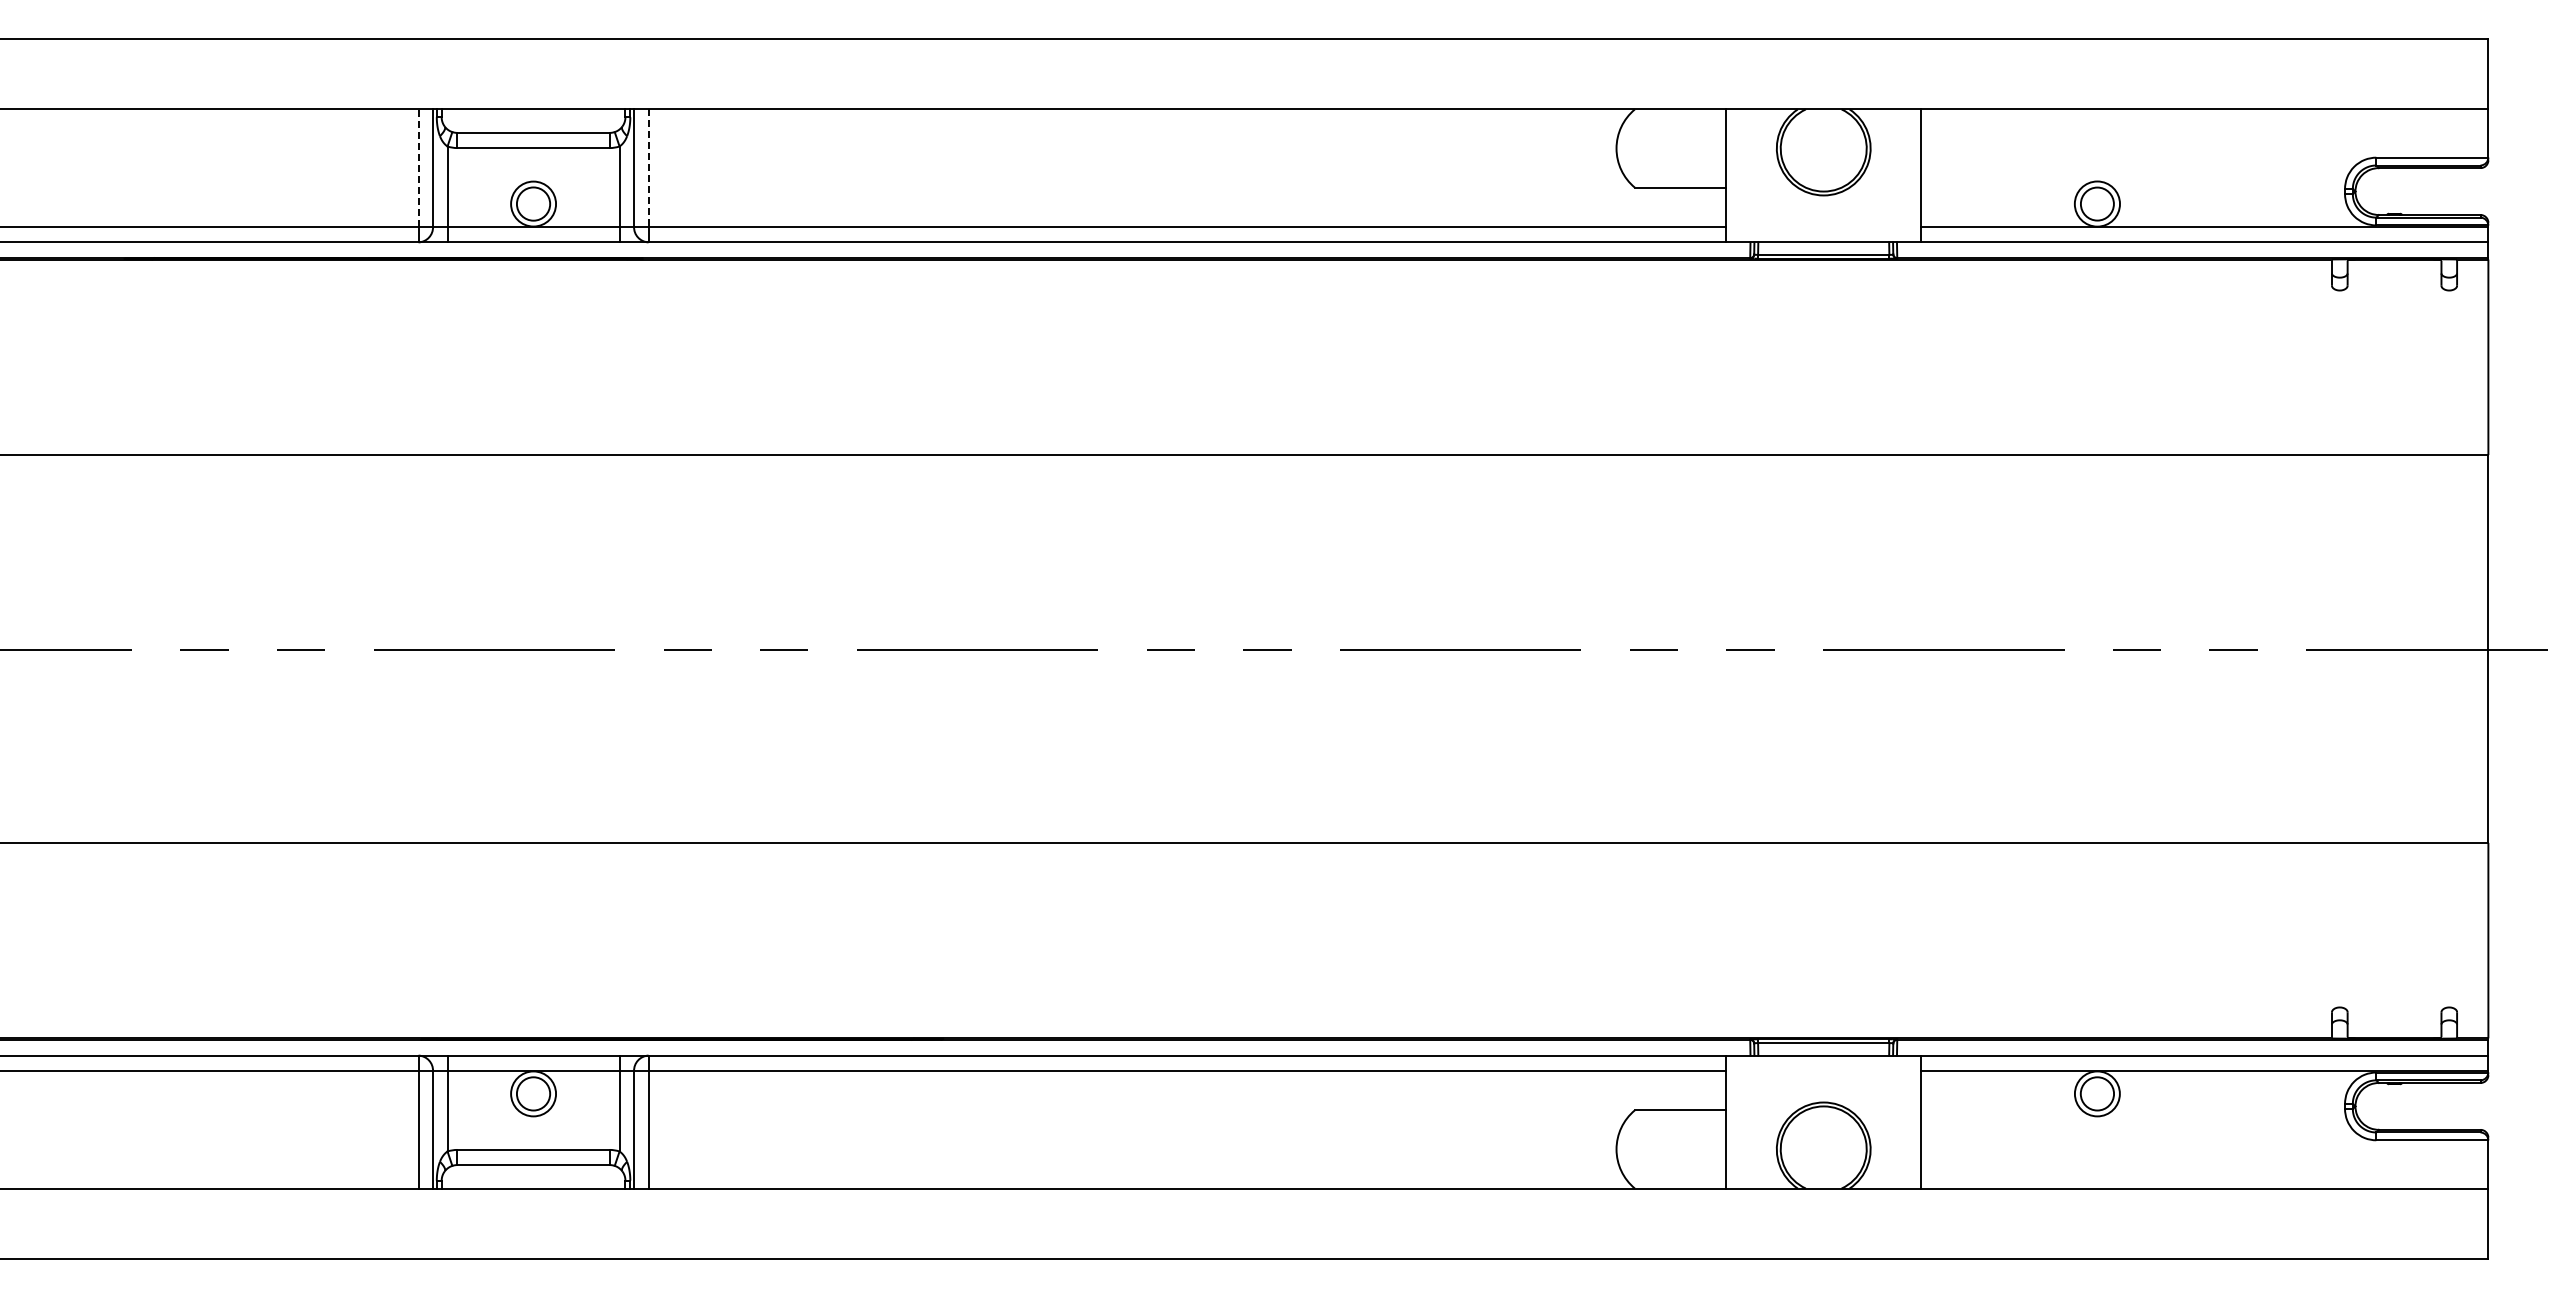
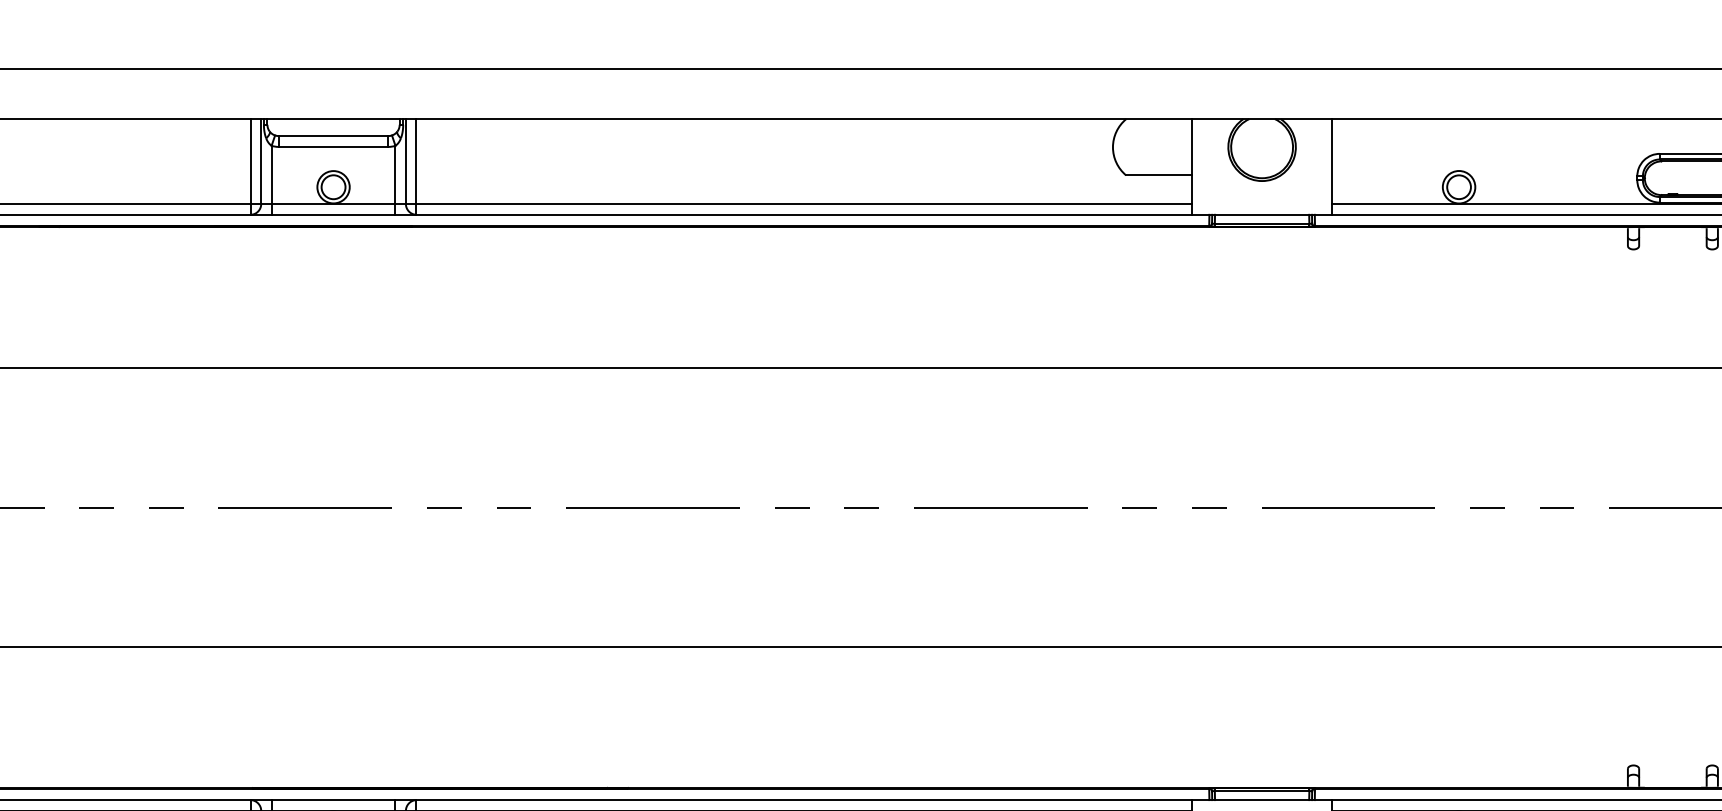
line: (418, 168) -> (250, 161), dashed -> solid
line: (648, 168) -> (416, 161), dashed -> solid

